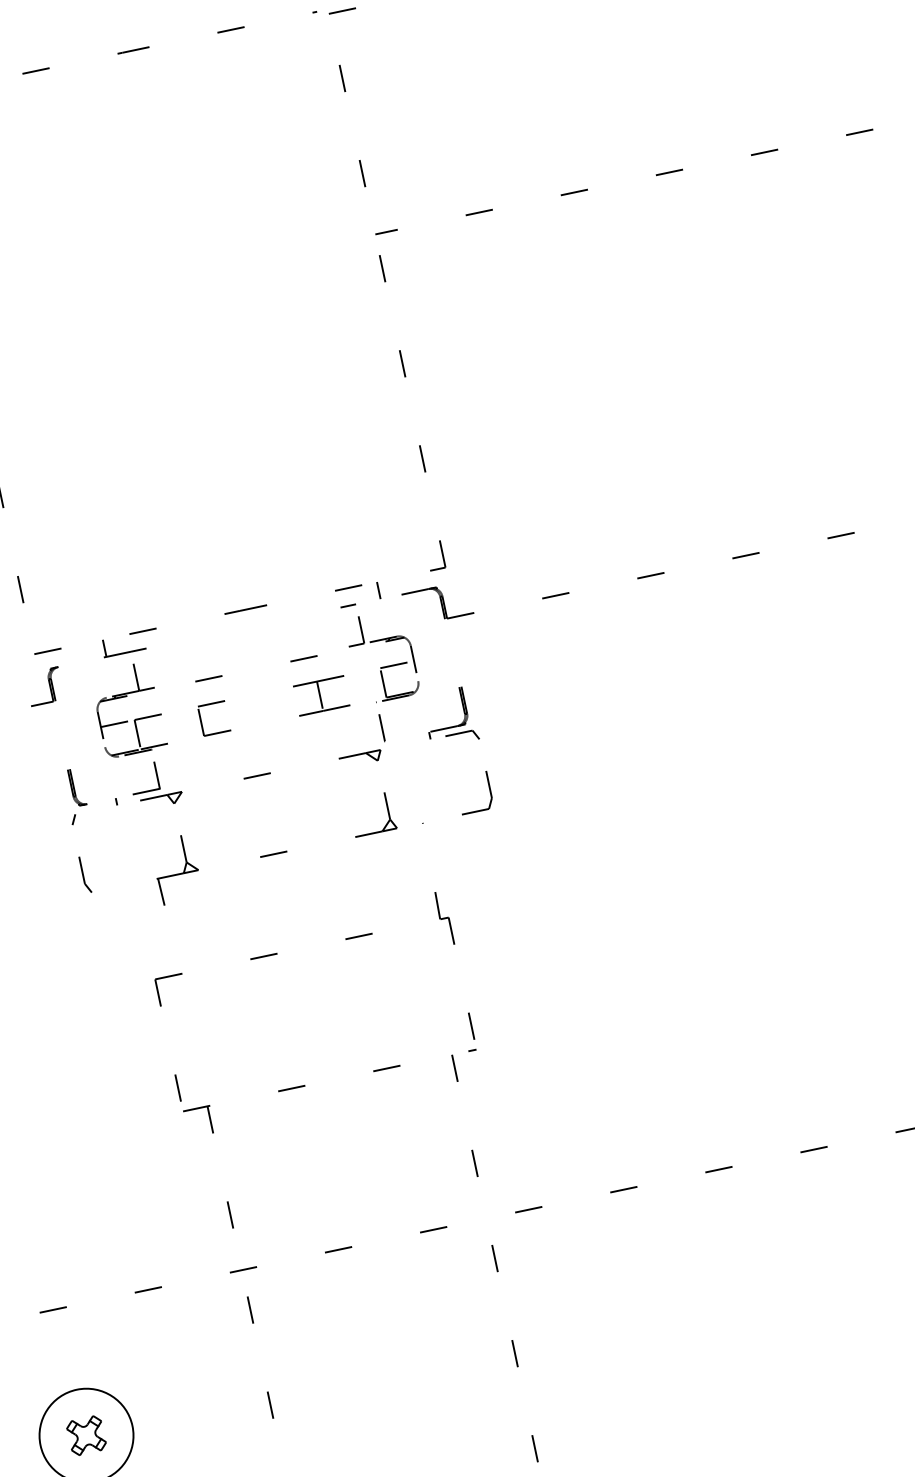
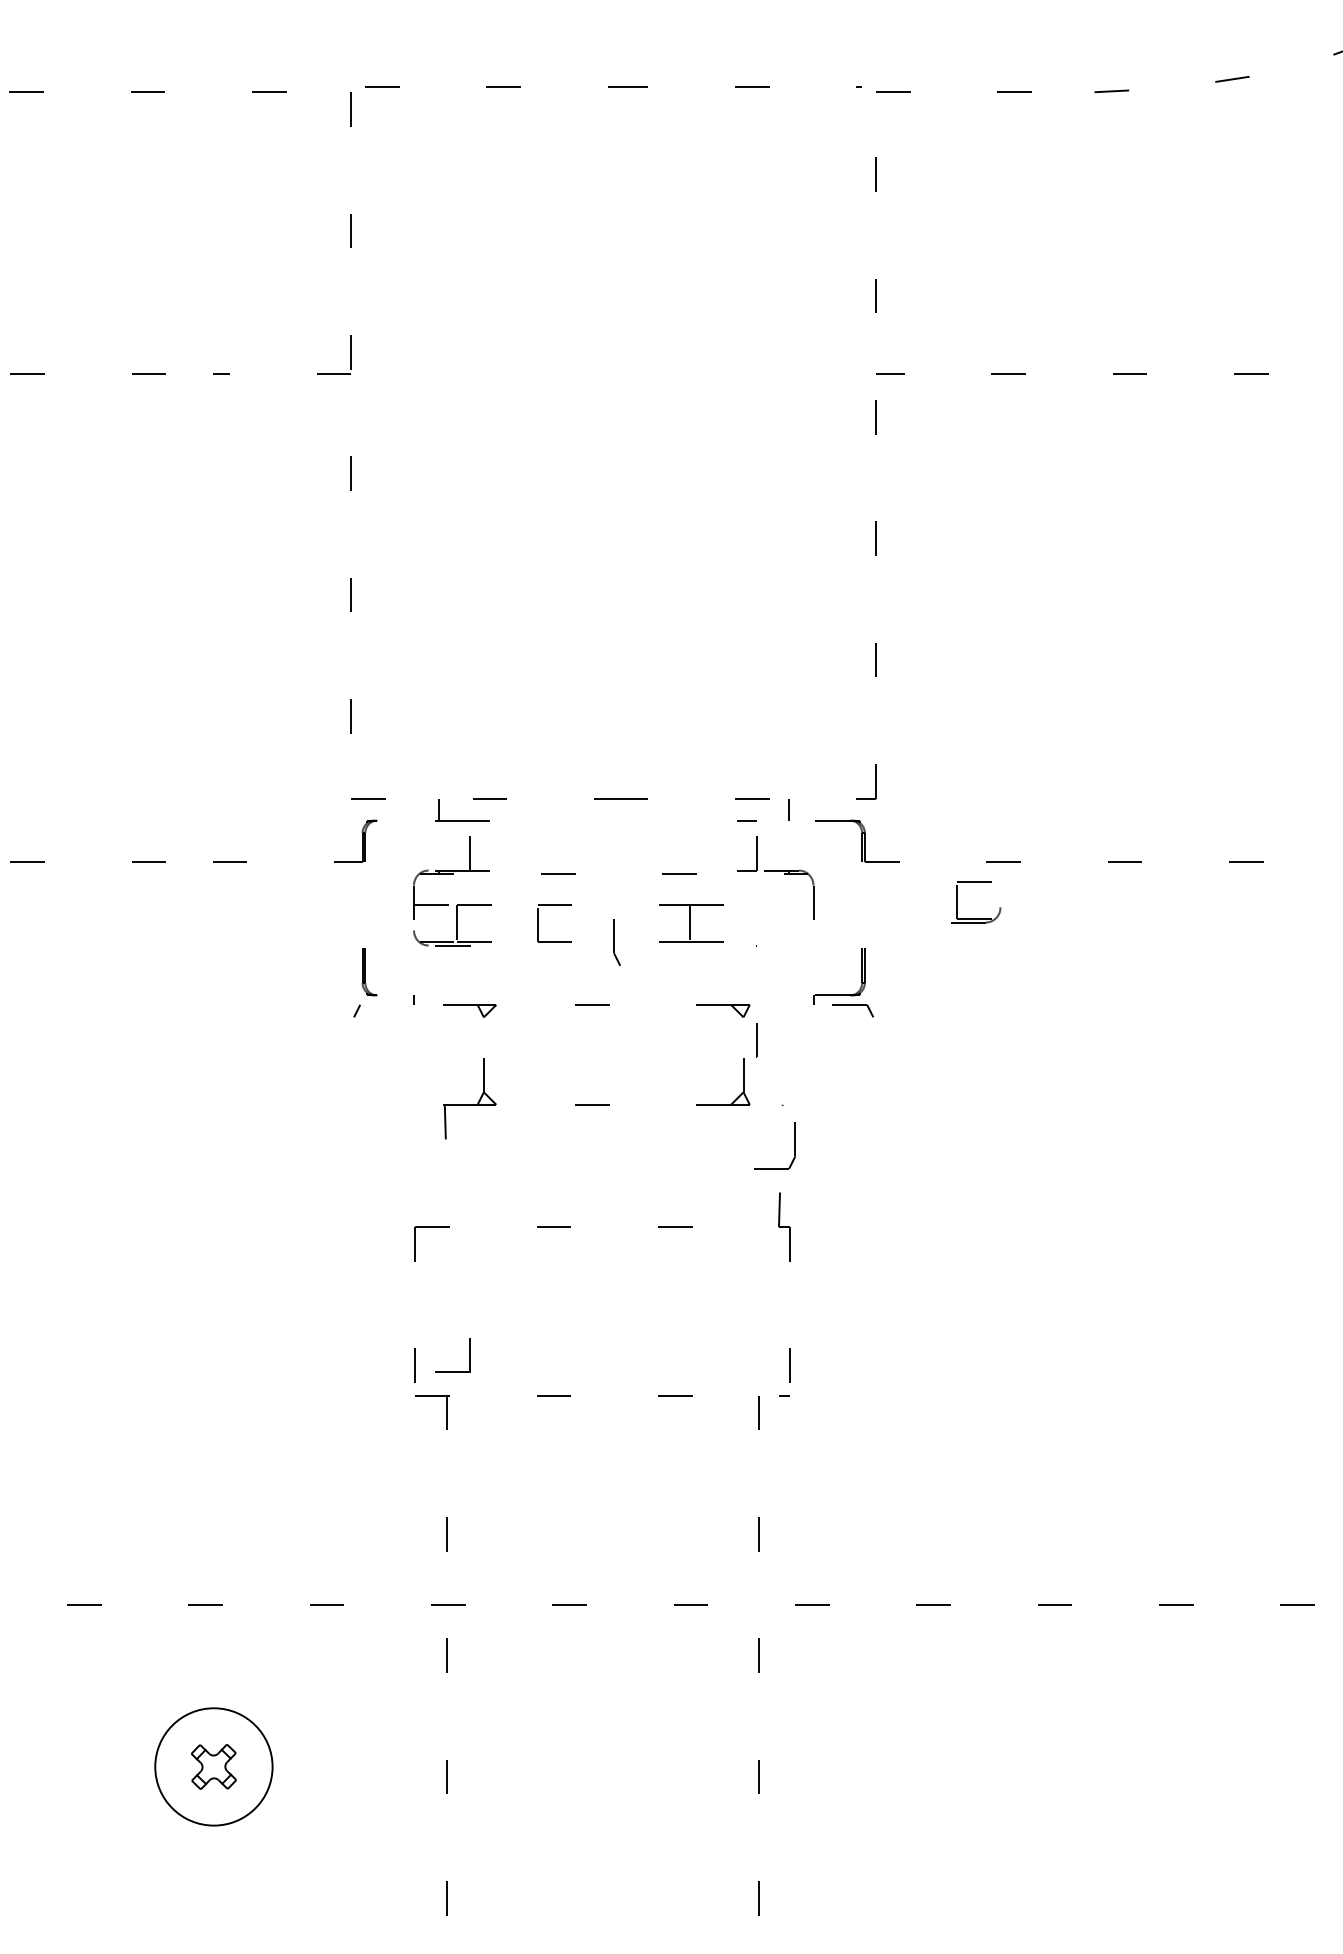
part: (401, 693) -> (976, 918), moved
line: (381, 728) -> (756, 1040), moved
part: (489, 789) -> (794, 1145), moved
part: (145, 790) -> (452, 1371), moved
part: (85, 874) -> (616, 942), moved

